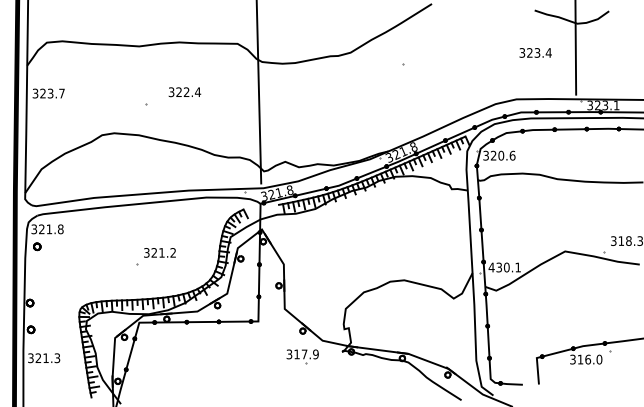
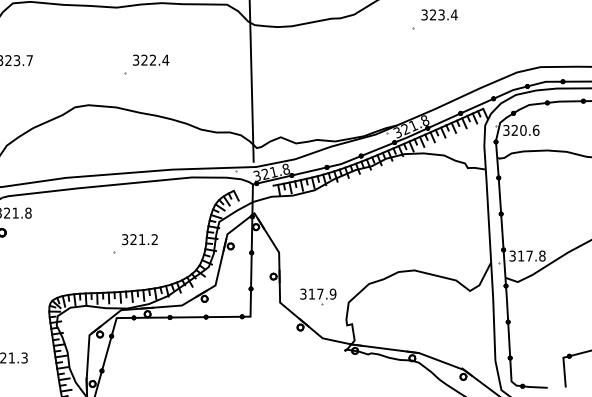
text: (535, 52) -> (439, 14), moved
text: (184, 92) -> (150, 60), moved
text: (504, 267) -> (527, 256), 430.1 -> 317.8
part: (302, 356) -> (318, 296), moved

